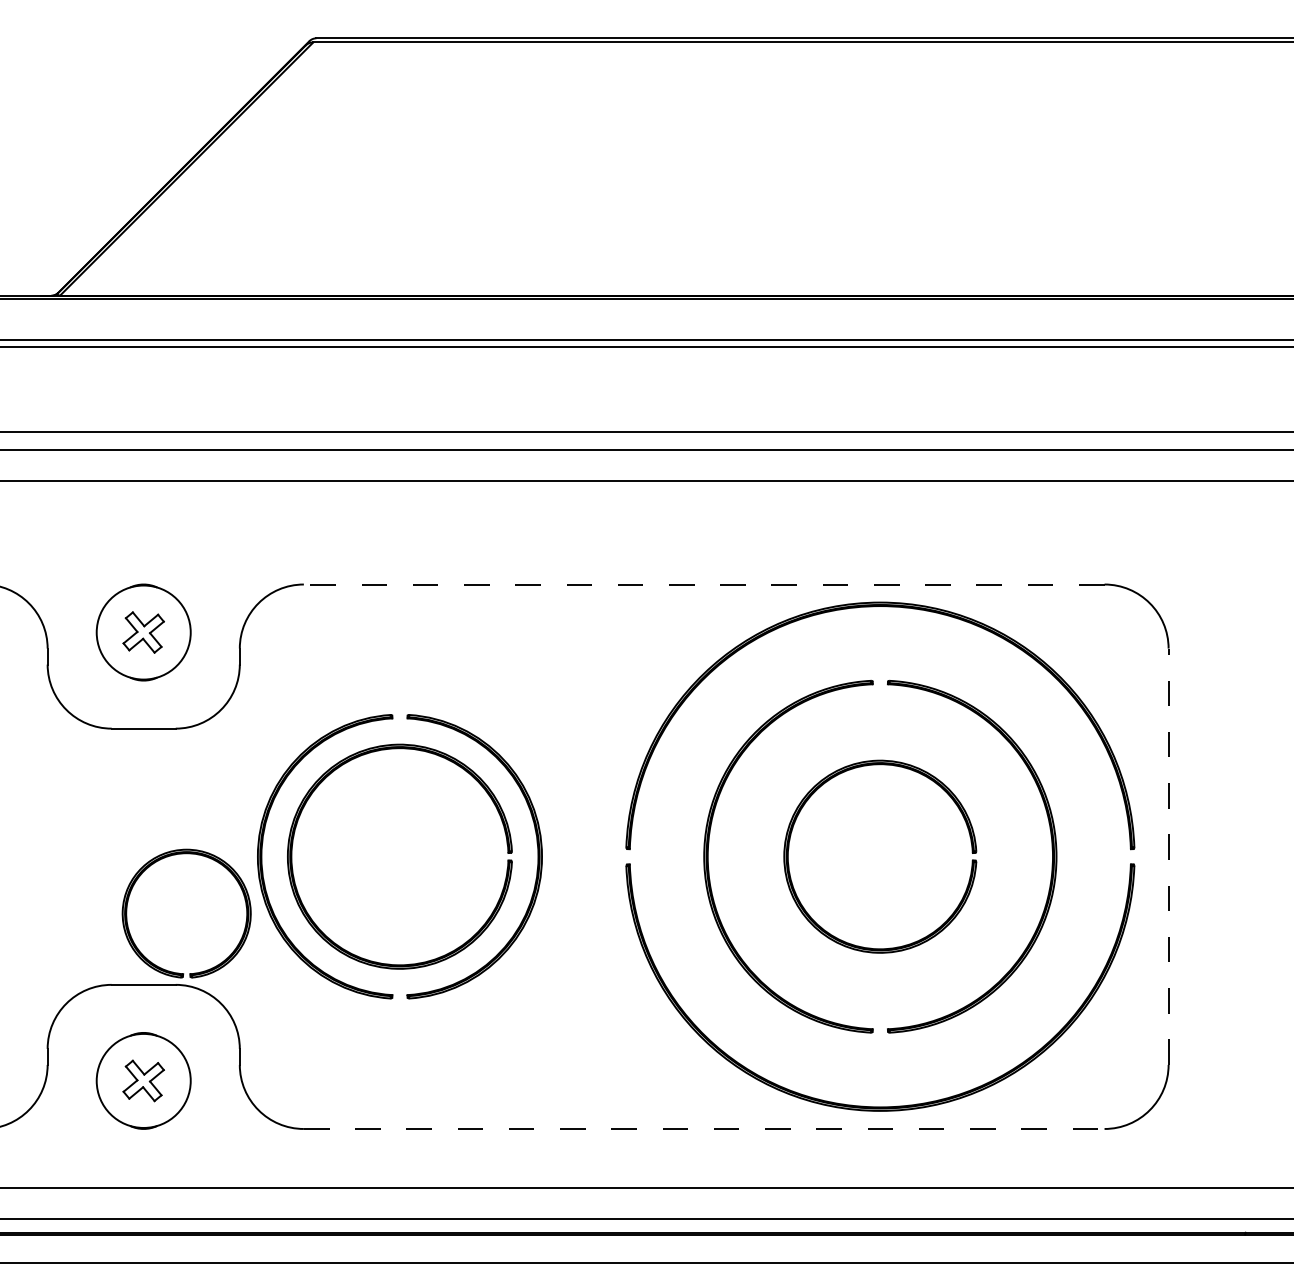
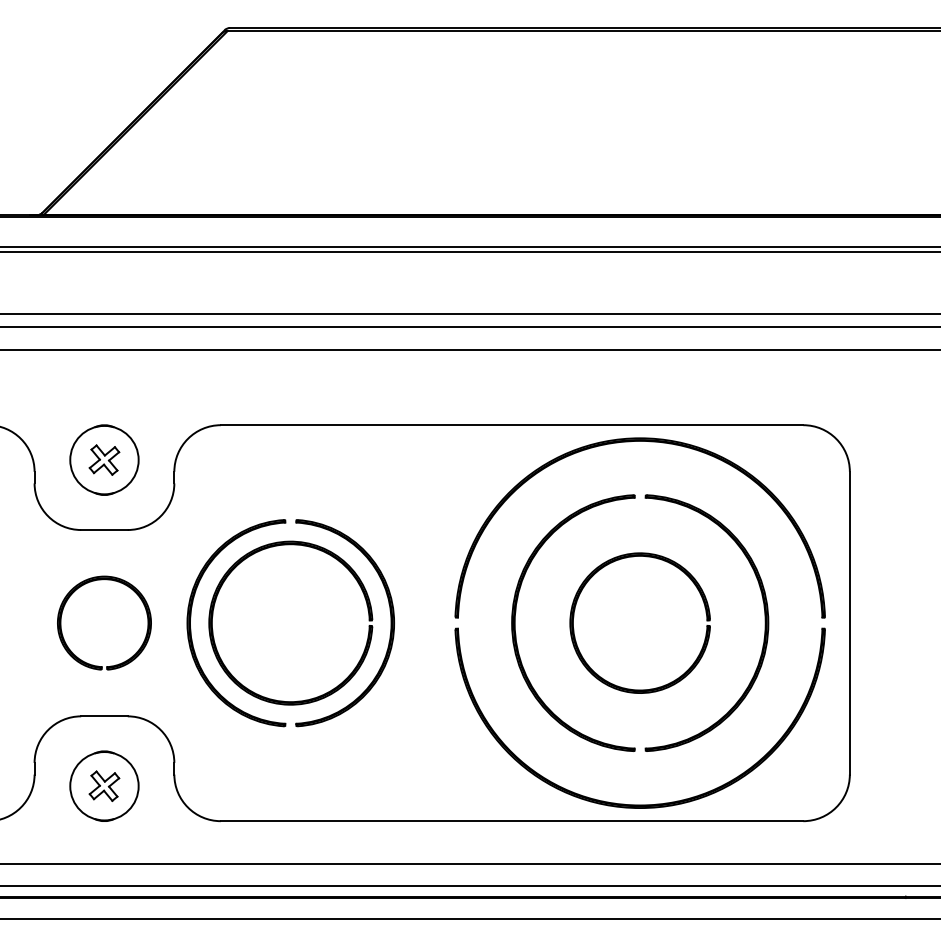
line: (703, 584) -> (511, 425), dashed -> solid
line: (1168, 856) -> (849, 623), dashed -> solid
part: (148, 868) -> (76, 590), moved
line: (704, 1128) -> (512, 820), dashed -> solid

